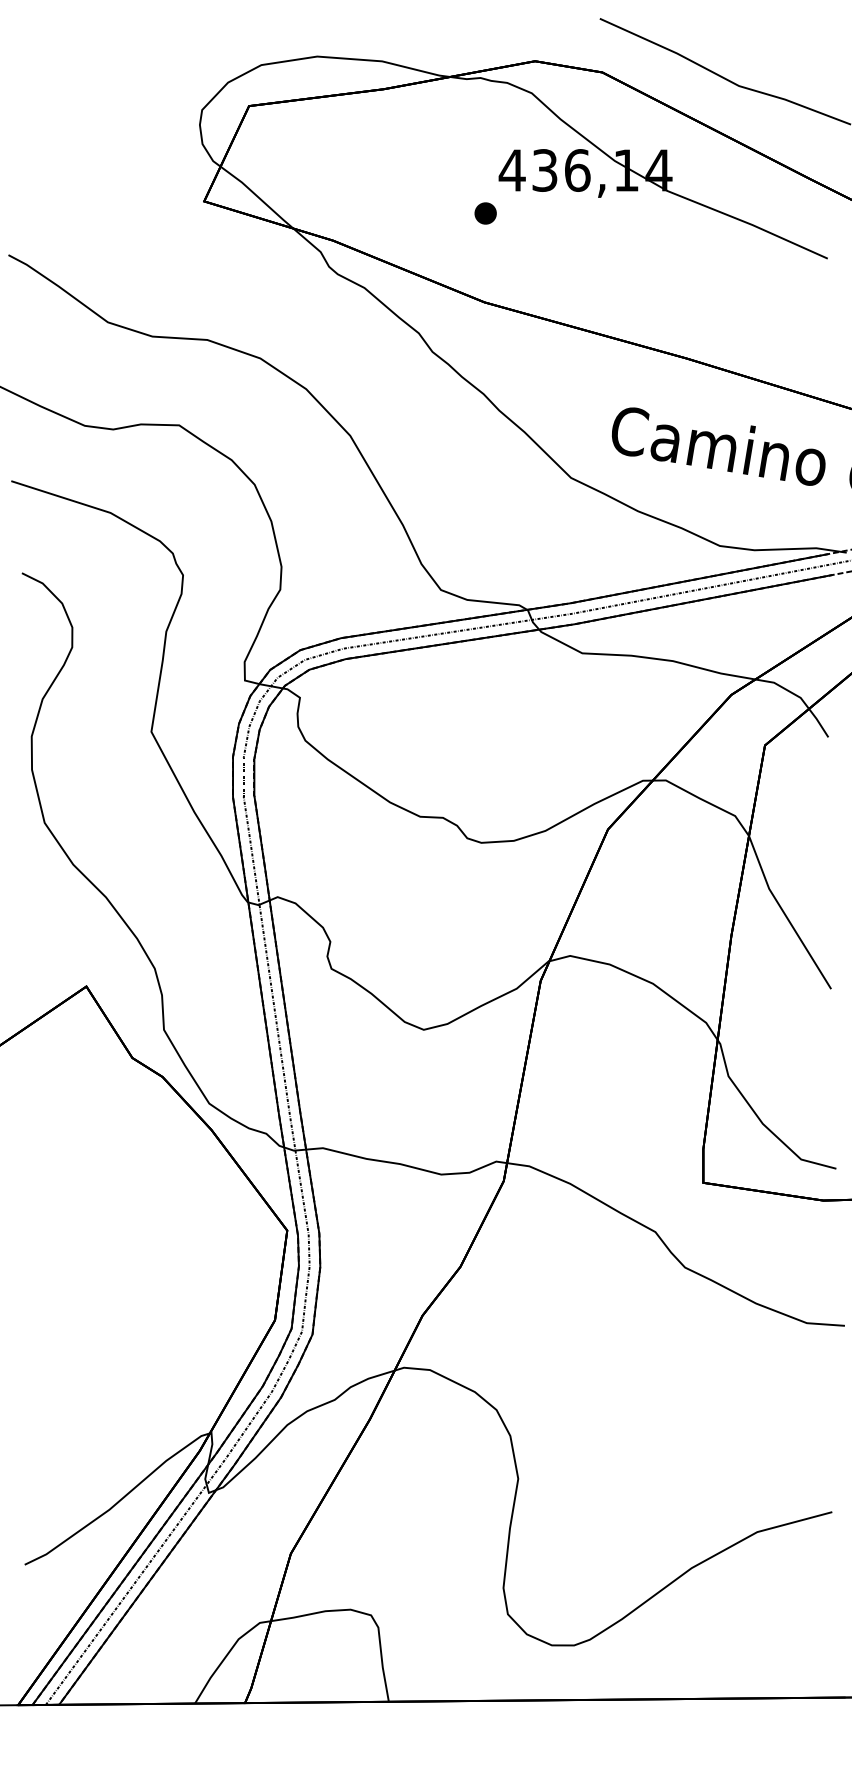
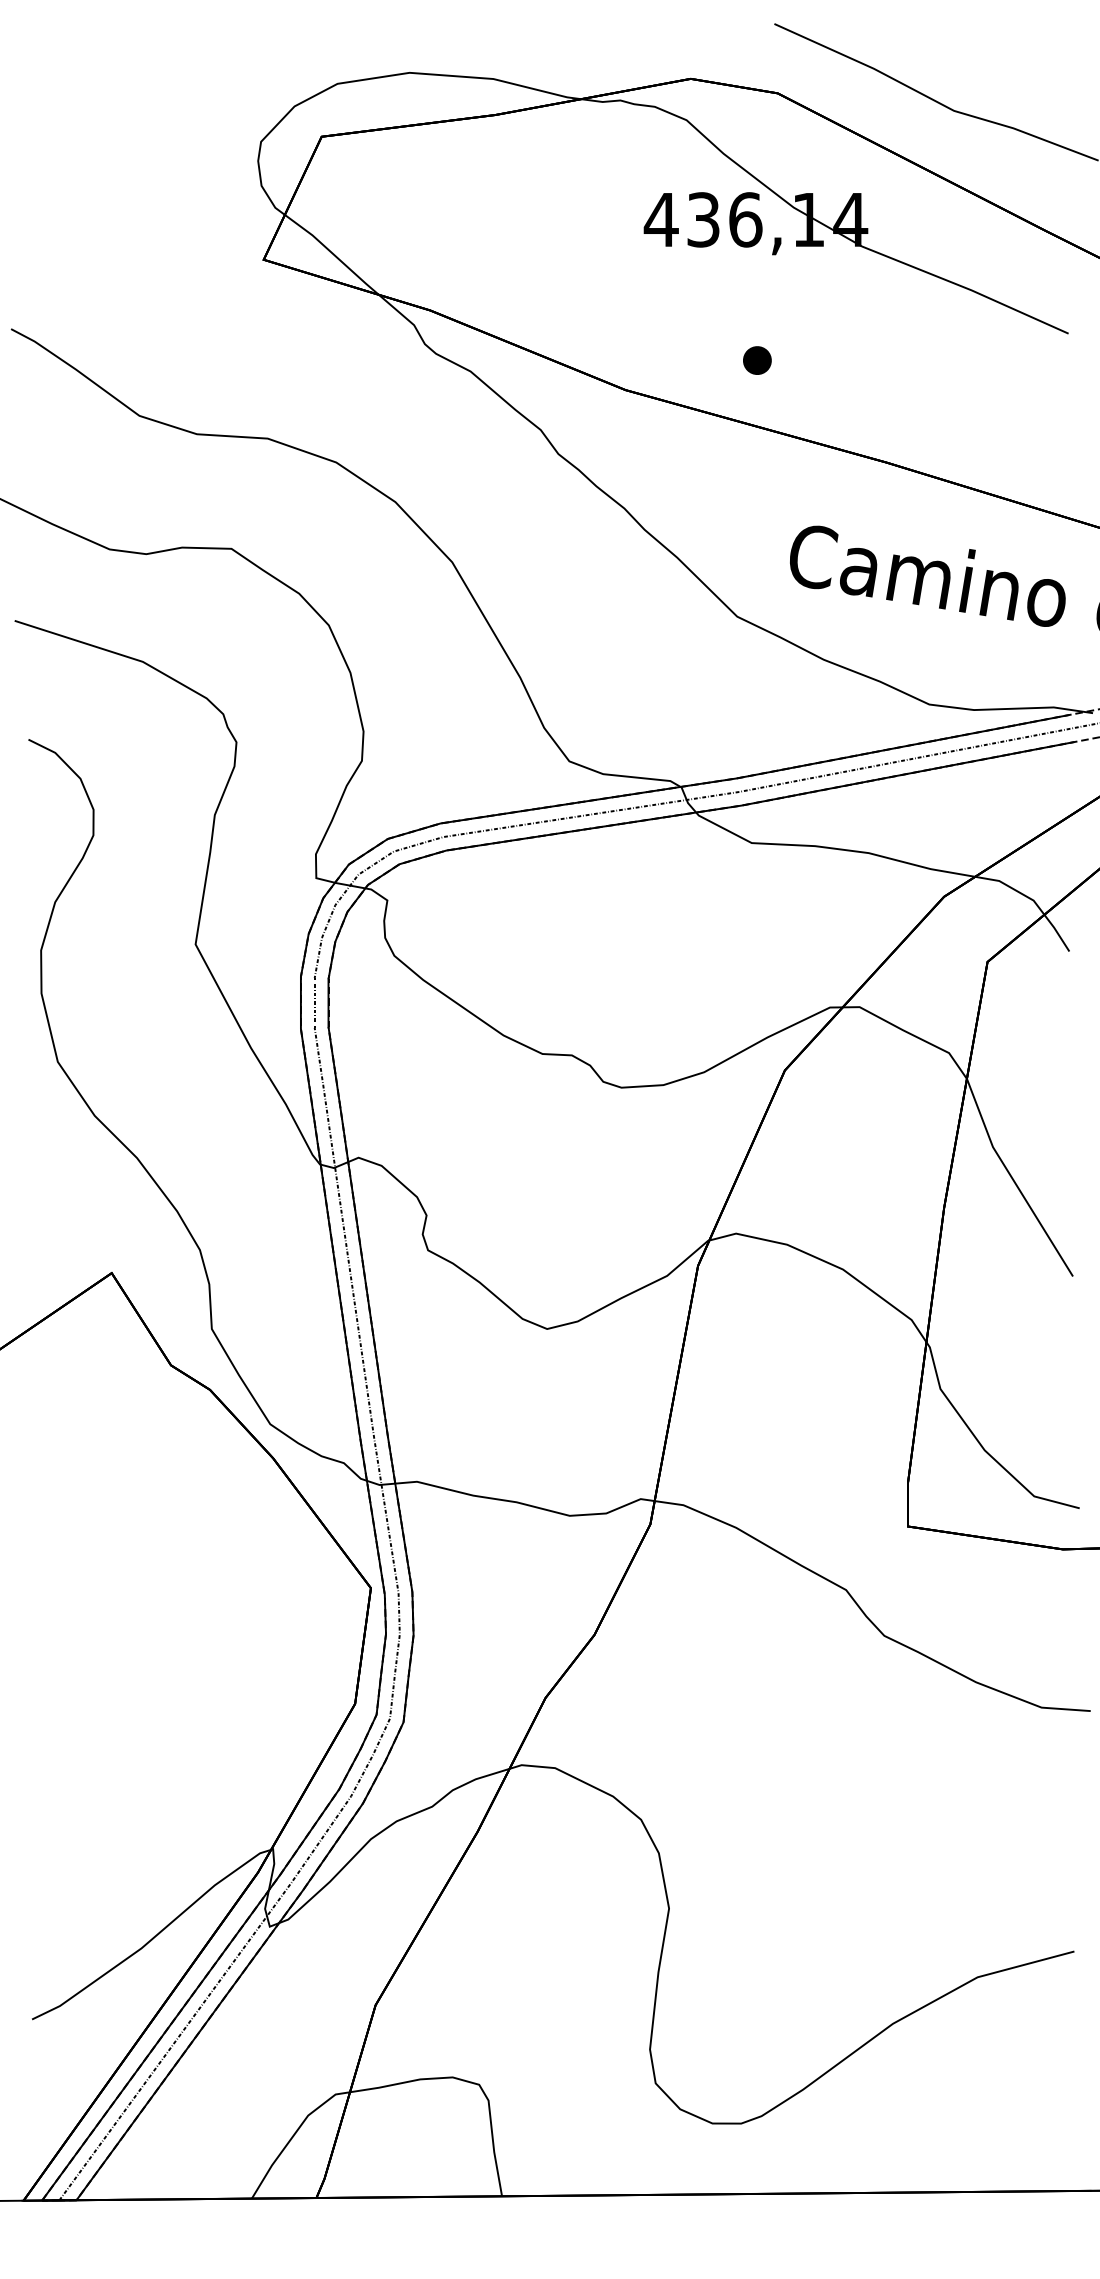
part: (485, 213) -> (757, 360), moved

